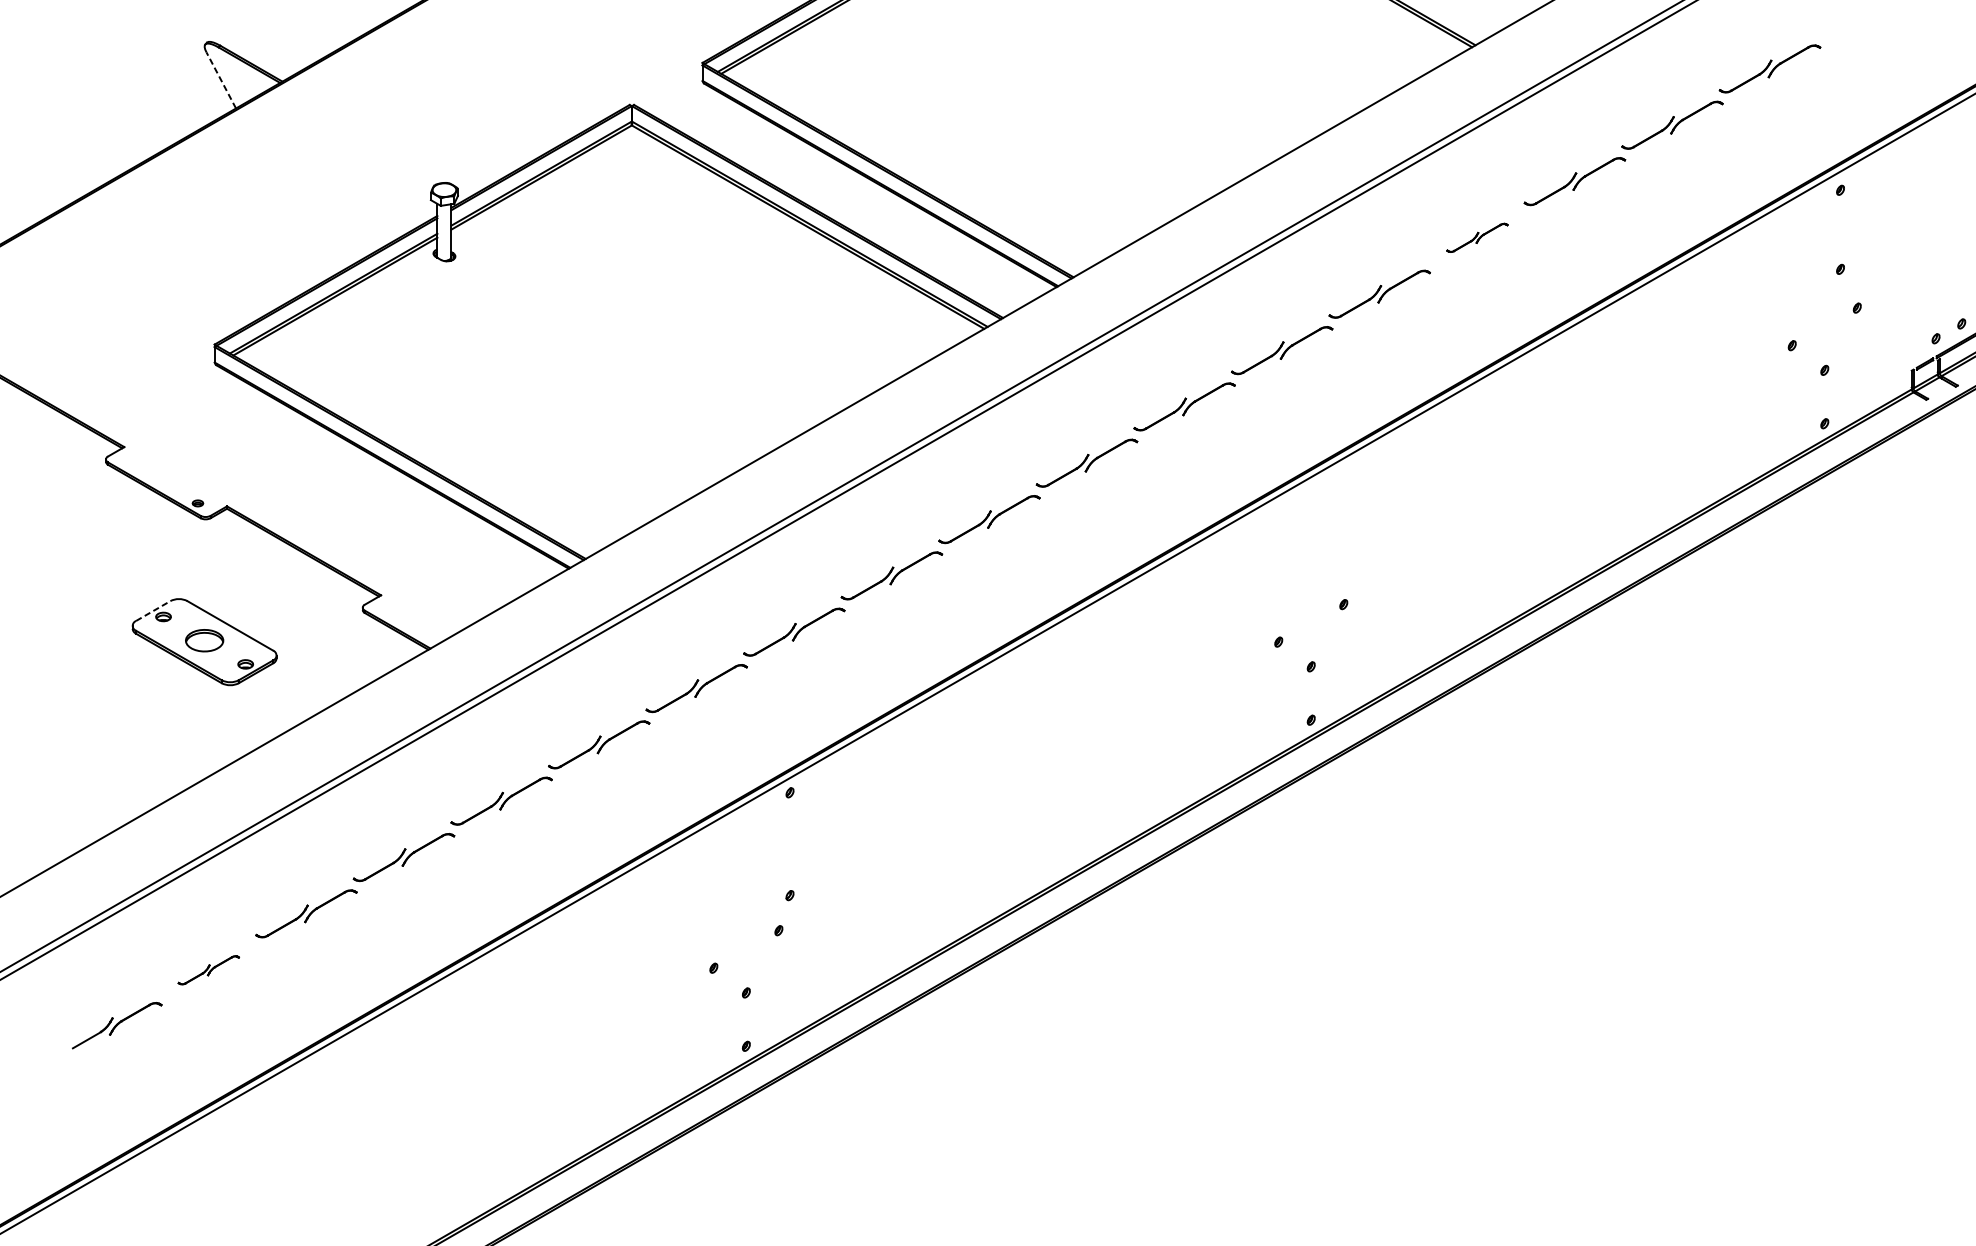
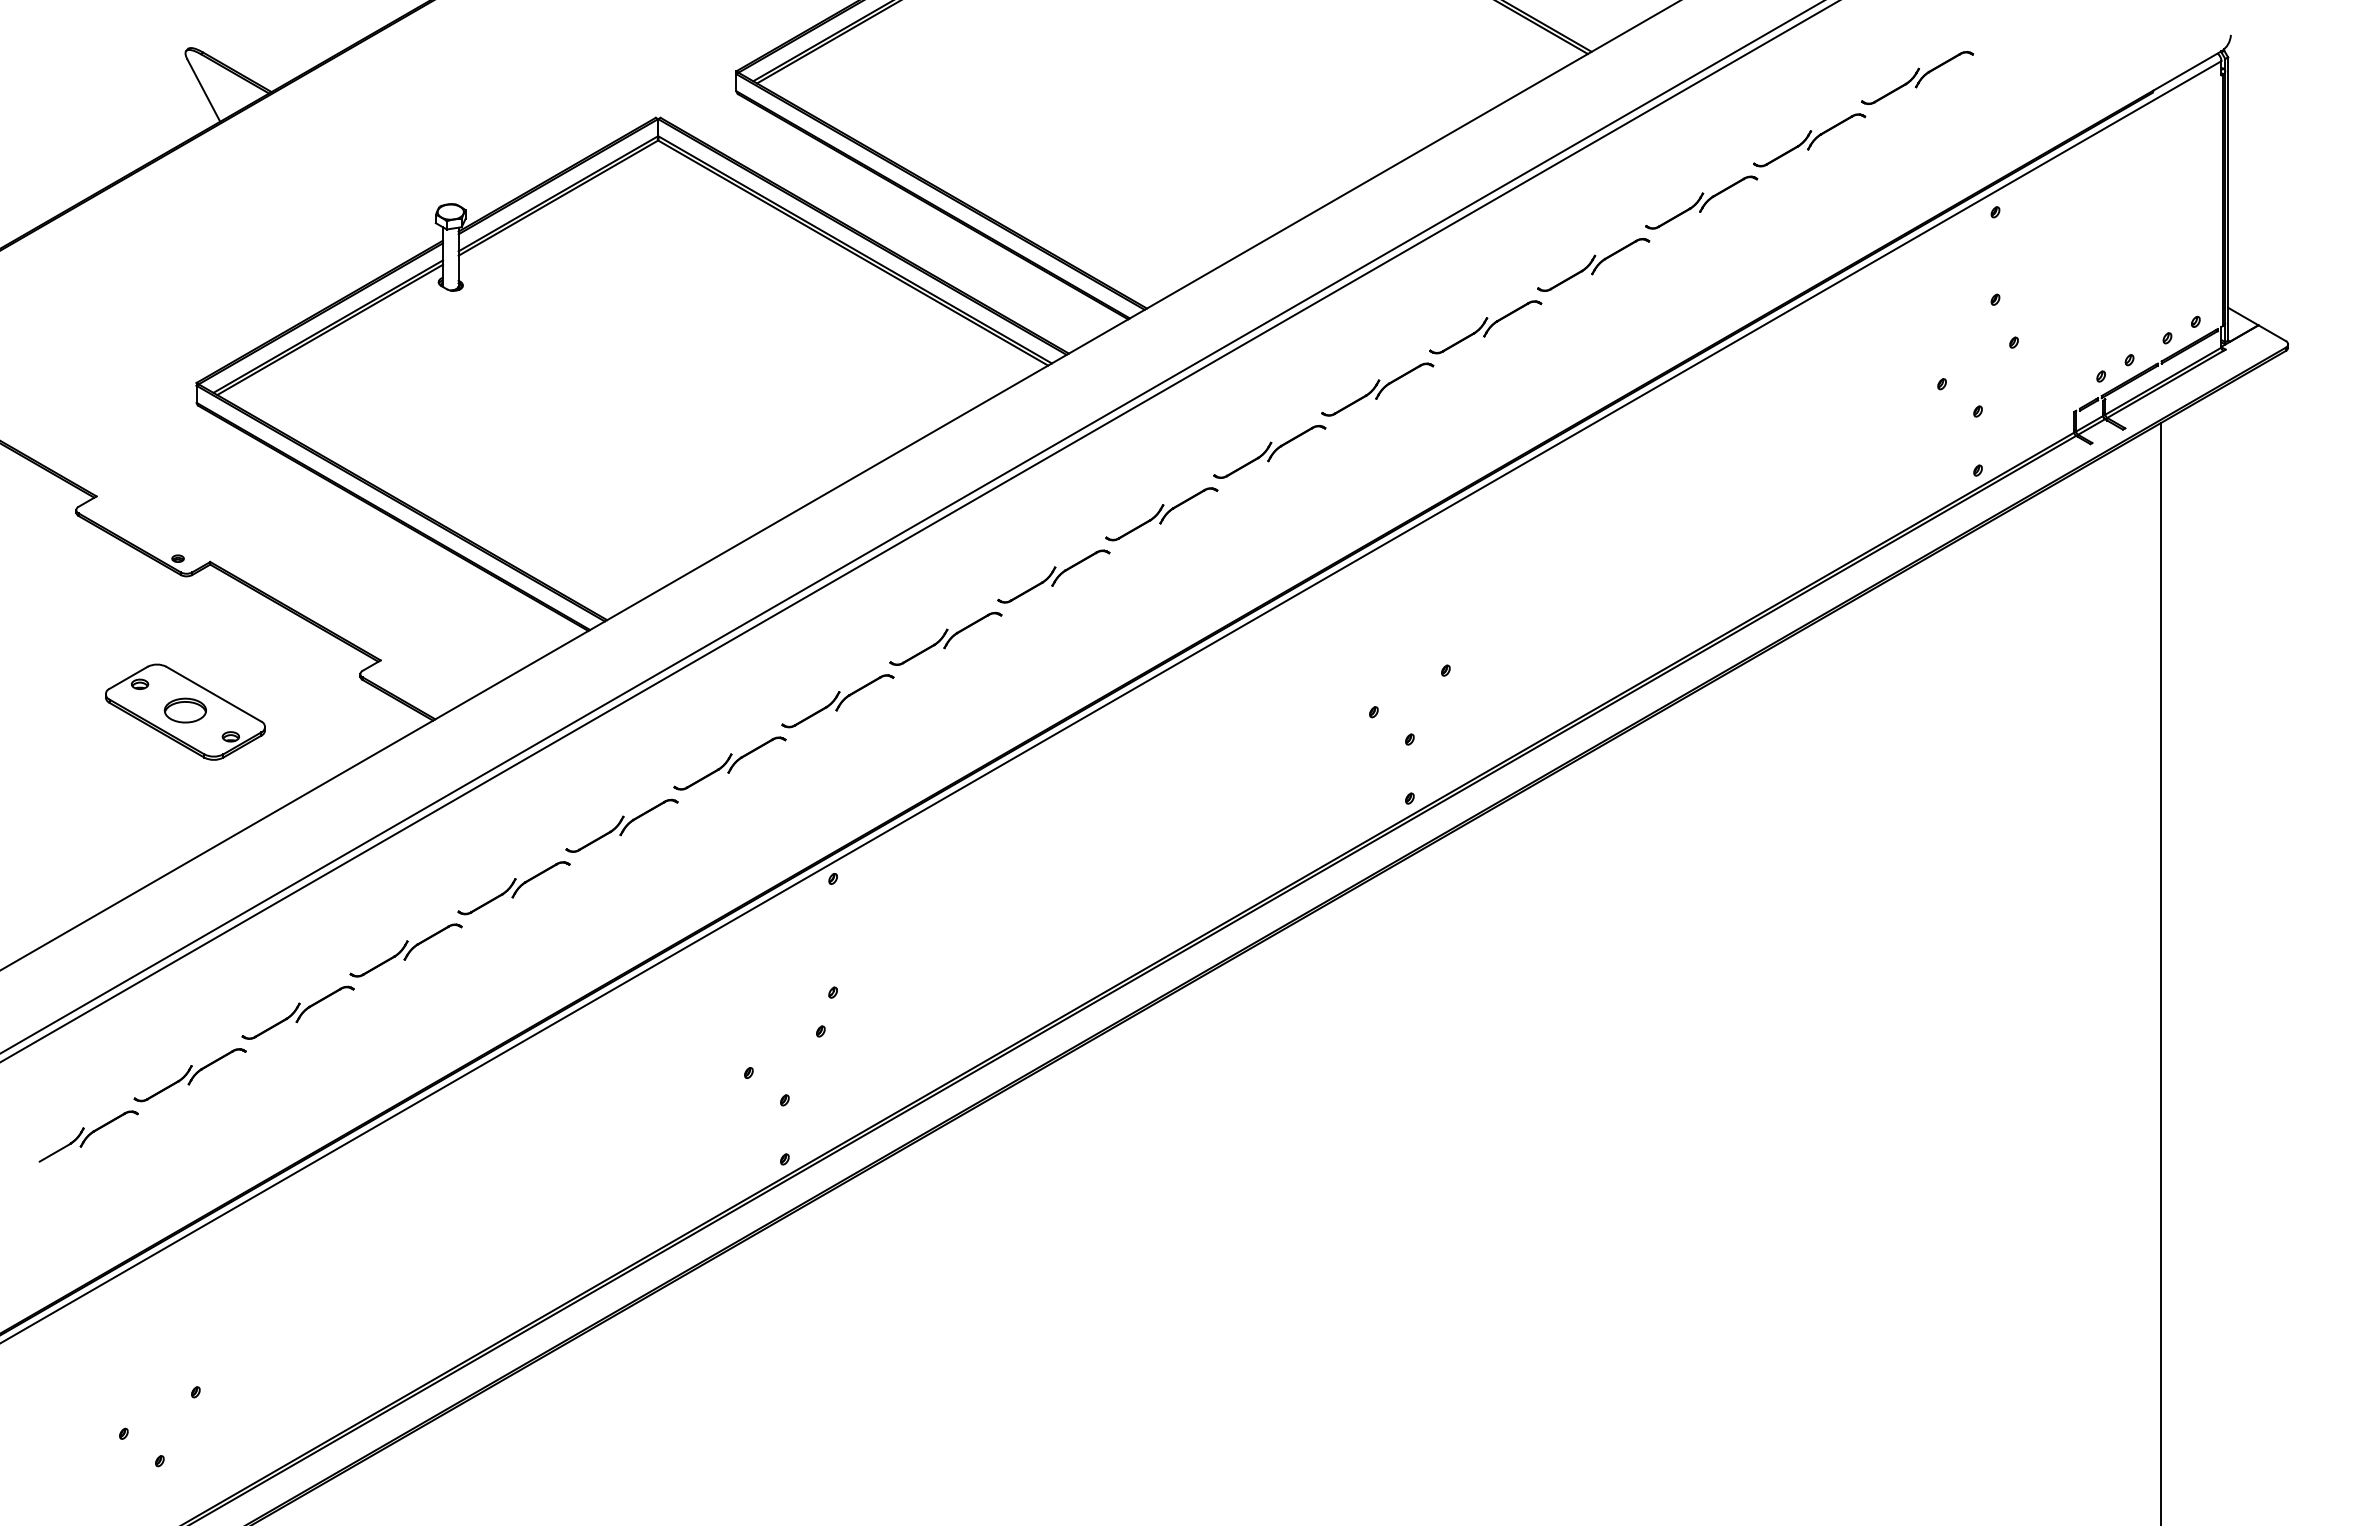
line: (220, 80) -> (203, 90), dashed -> solid
part: (1477, 237) -> (1593, 264), size x1.67
line: (153, 610) -> (128, 677), dashed -> solid
part: (208, 970) -> (189, 1075), size x1.67

